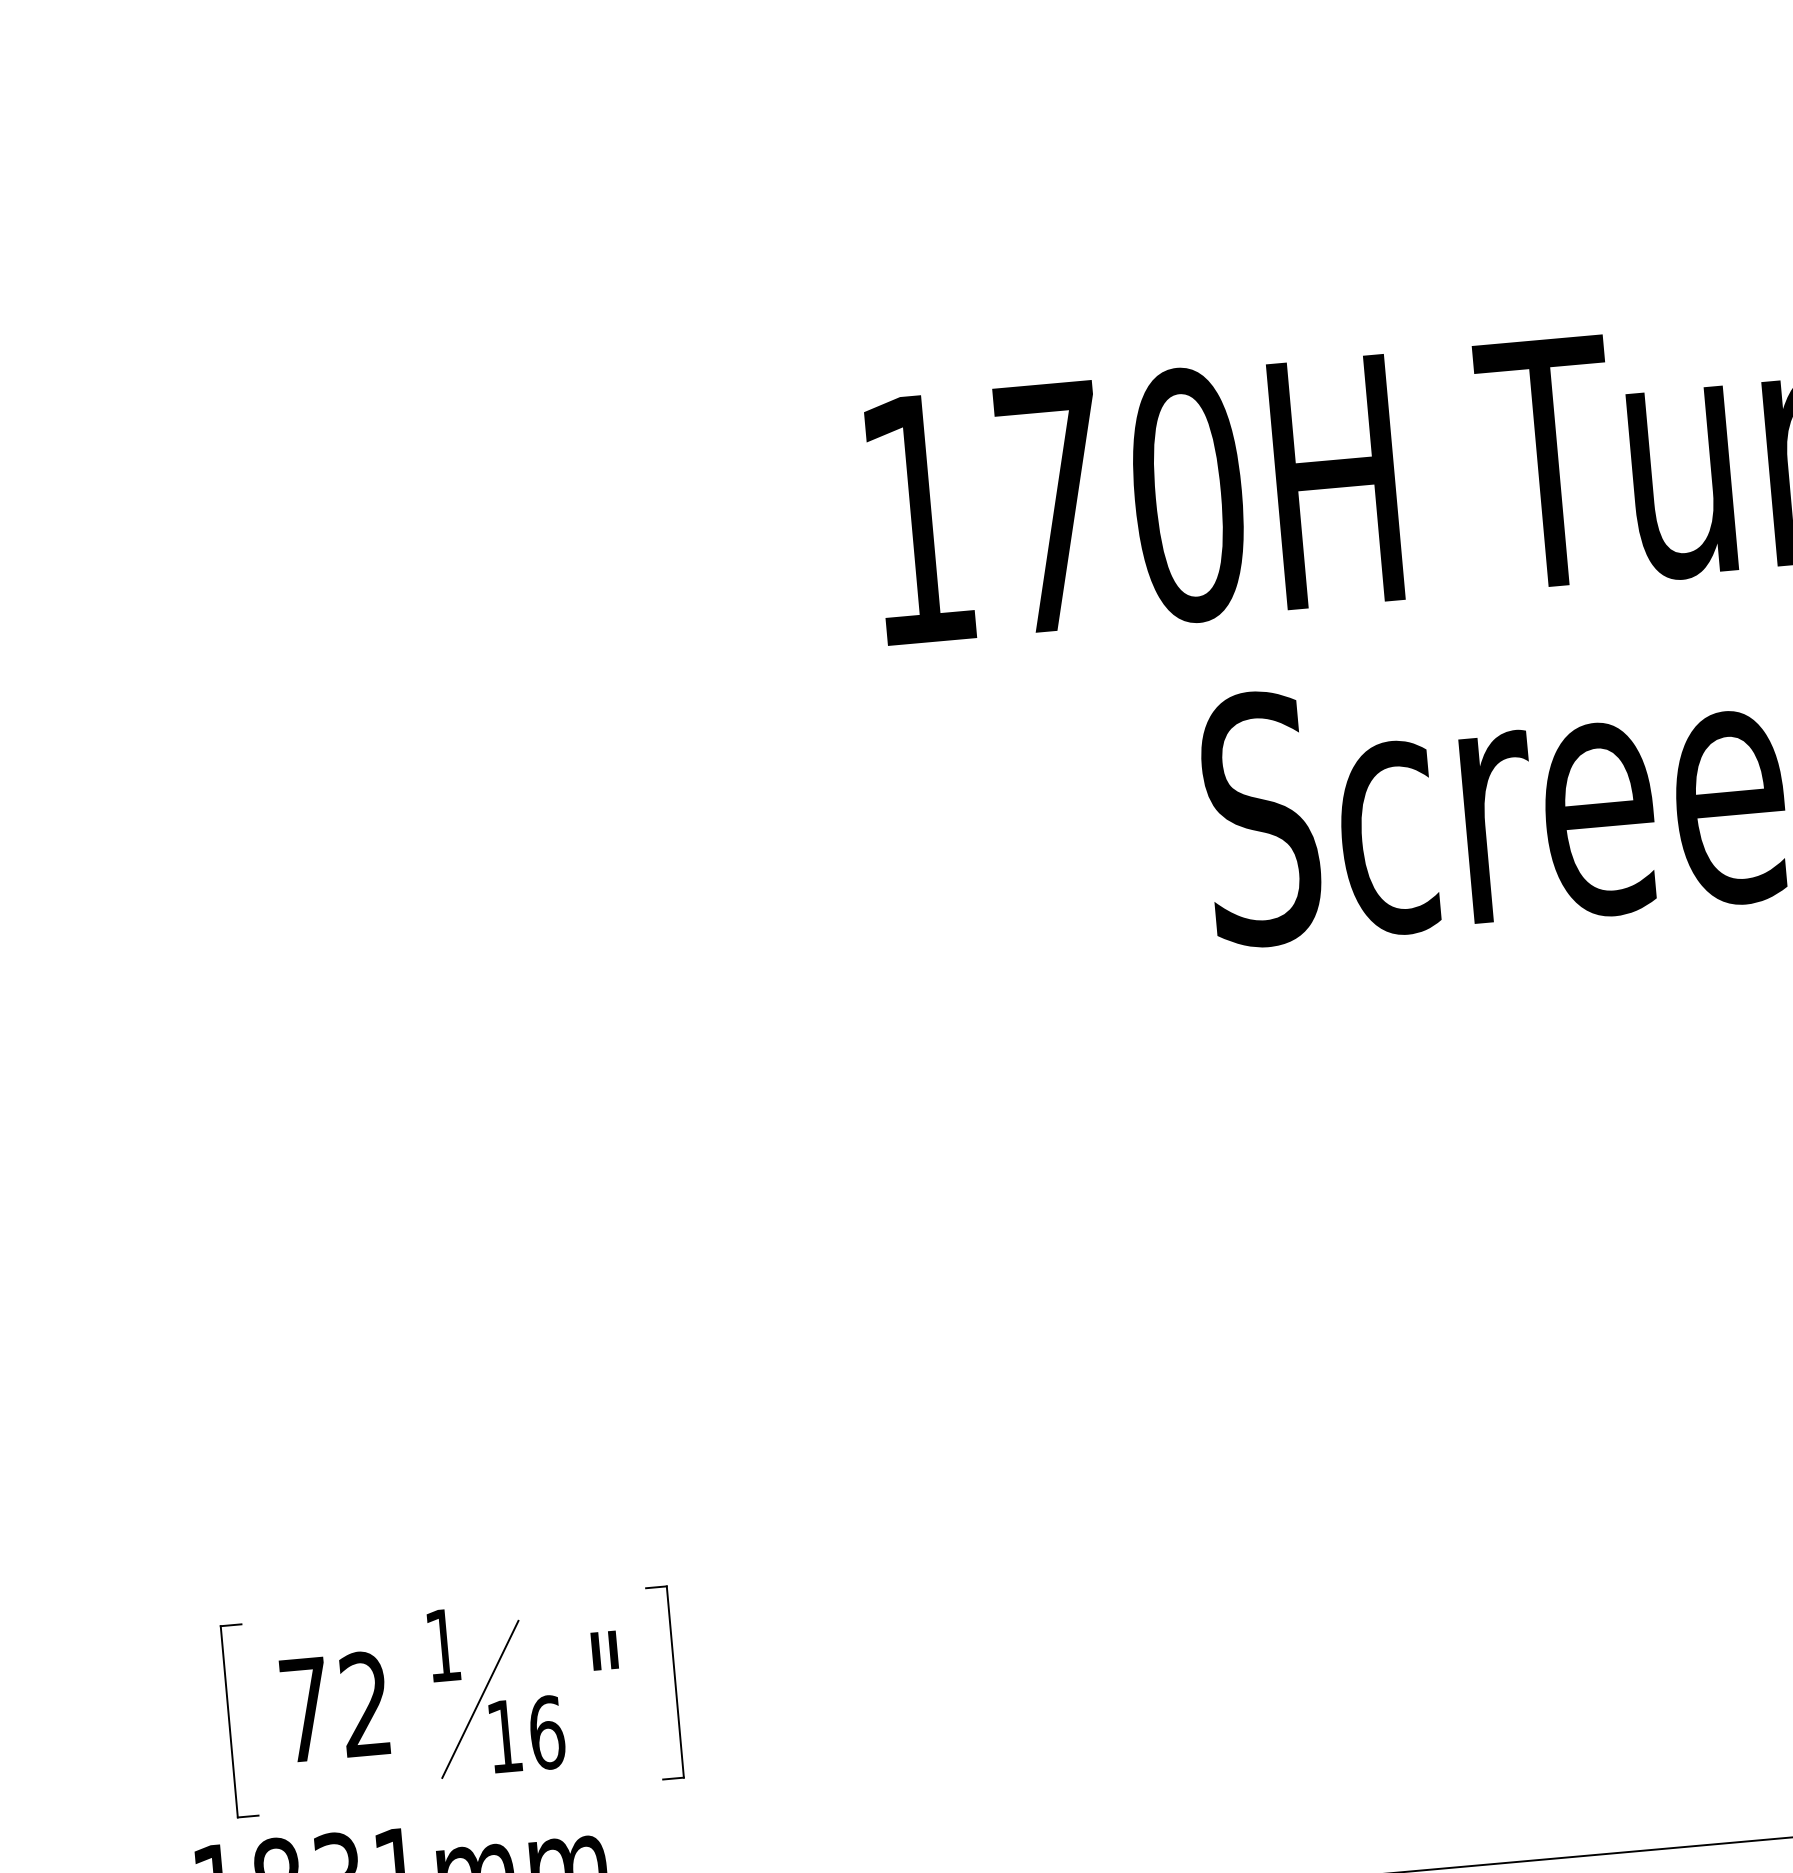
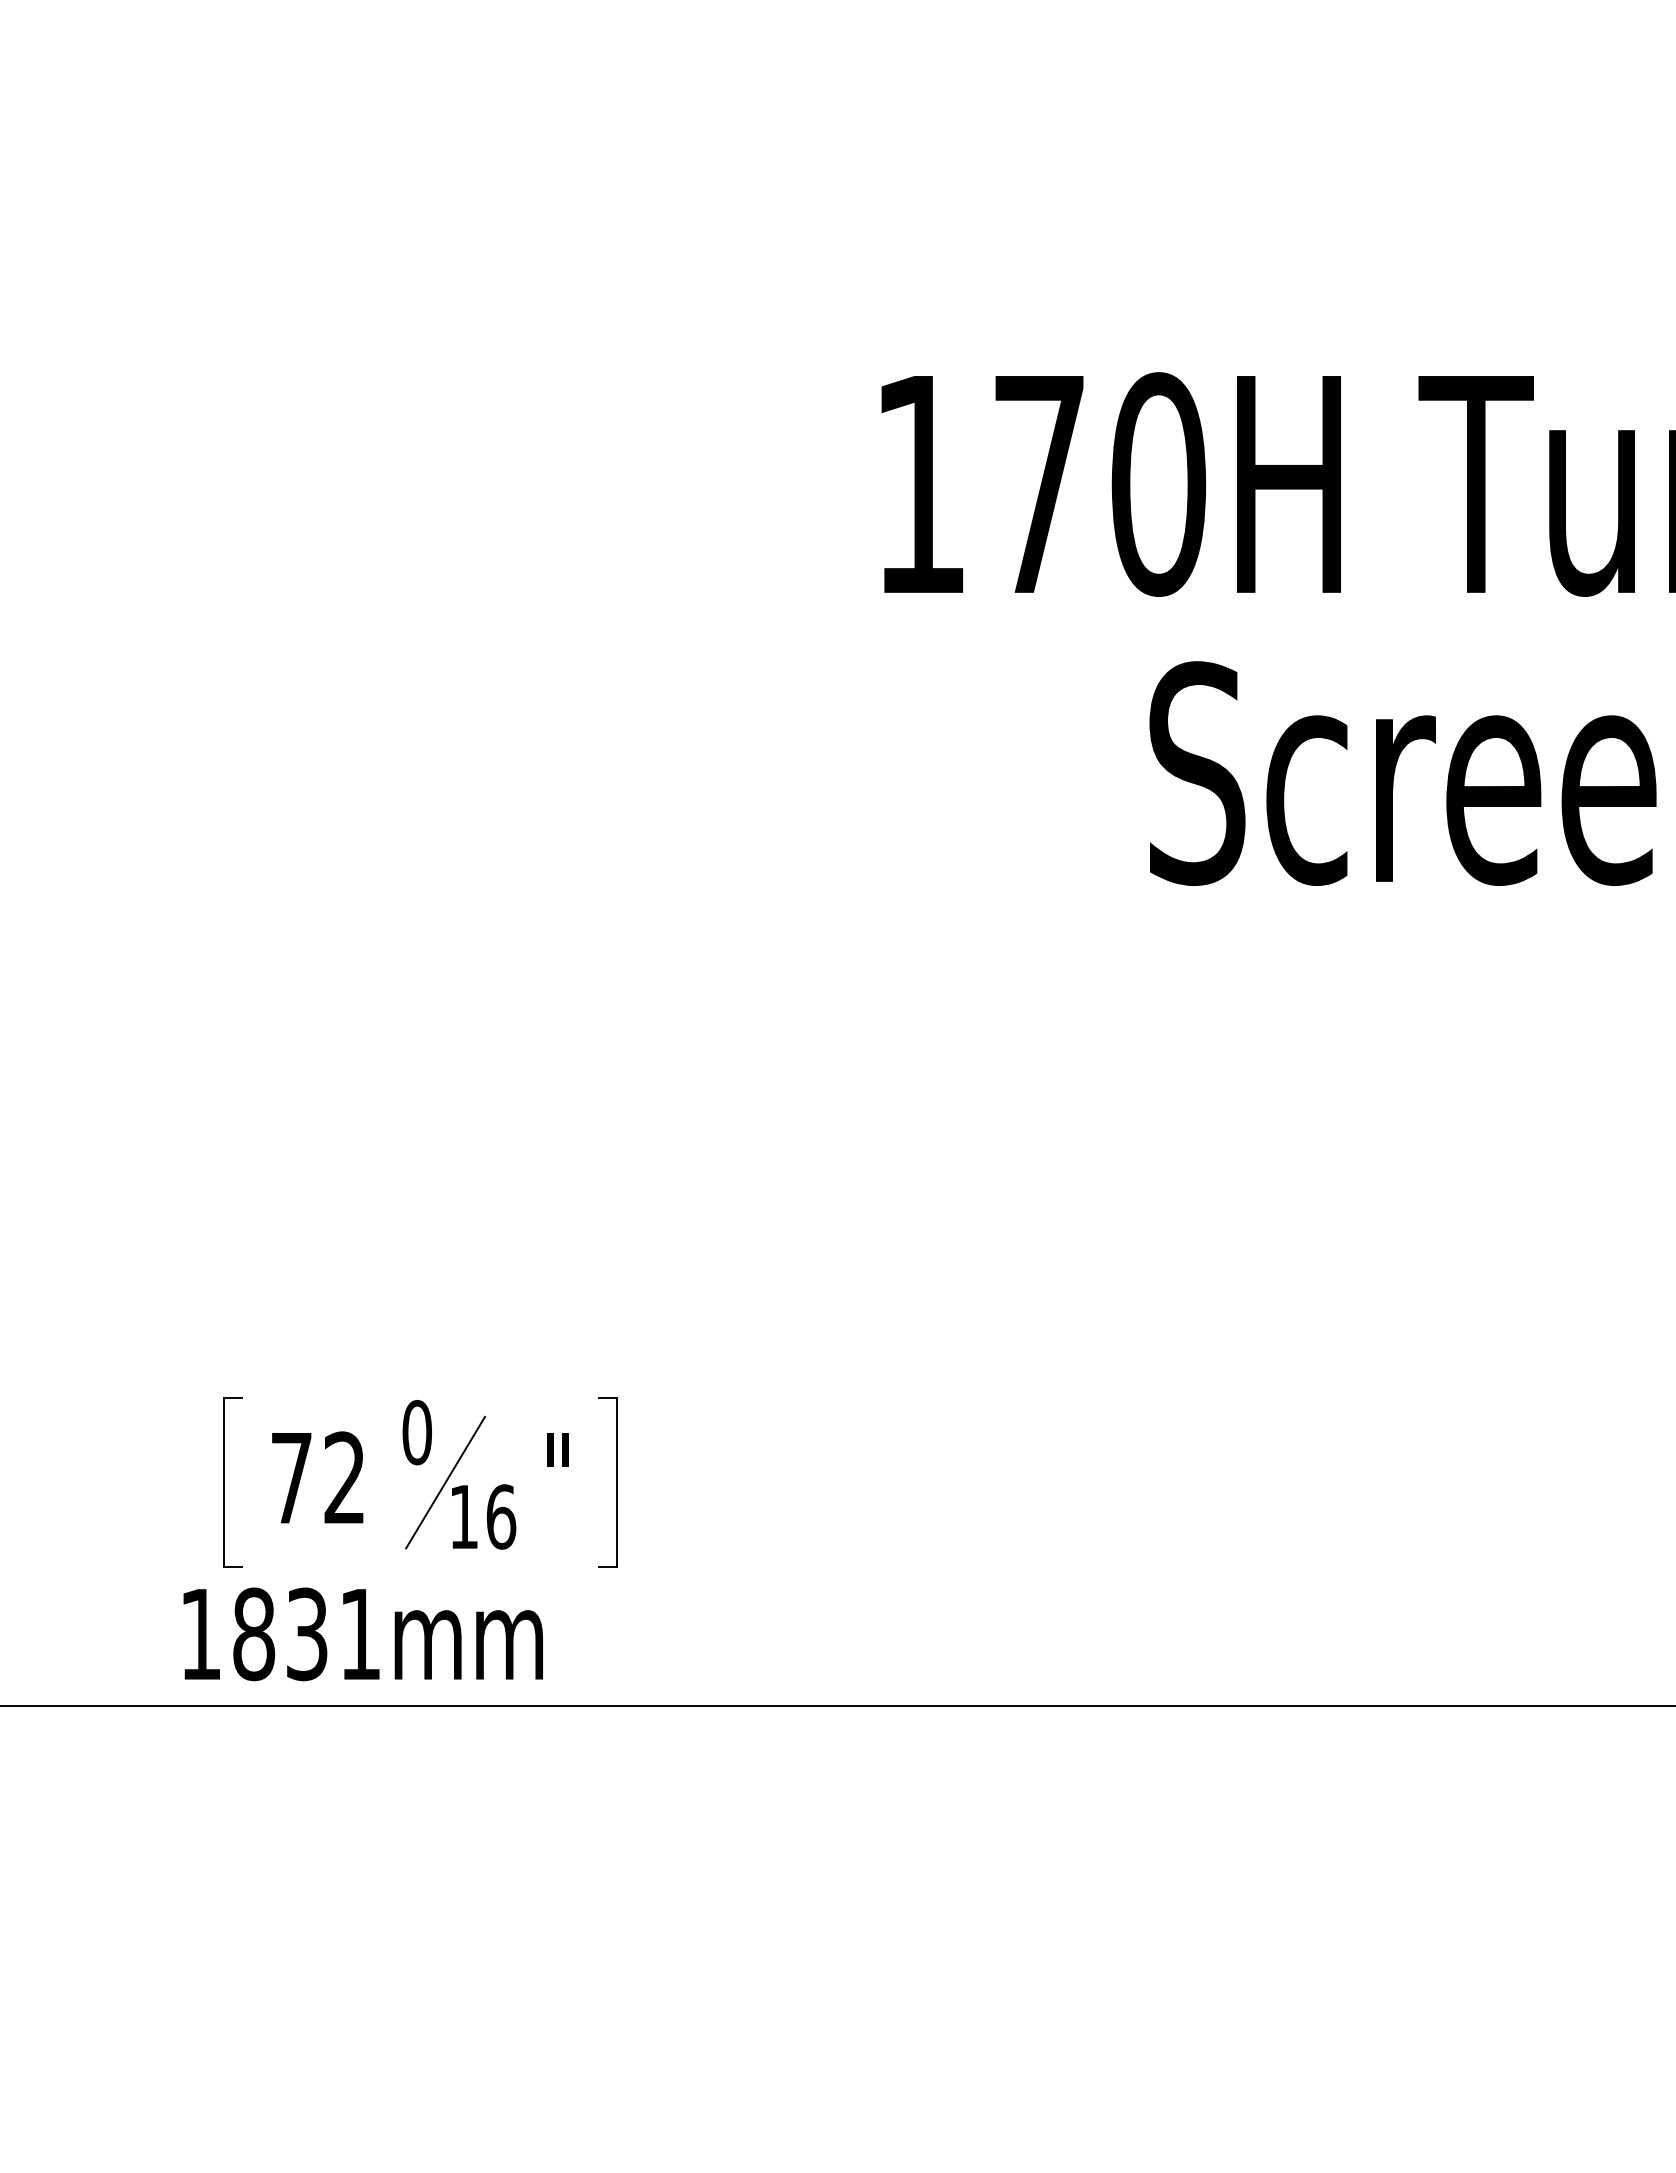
text: (442, 1645) -> (416, 1432), 1 -> 0

